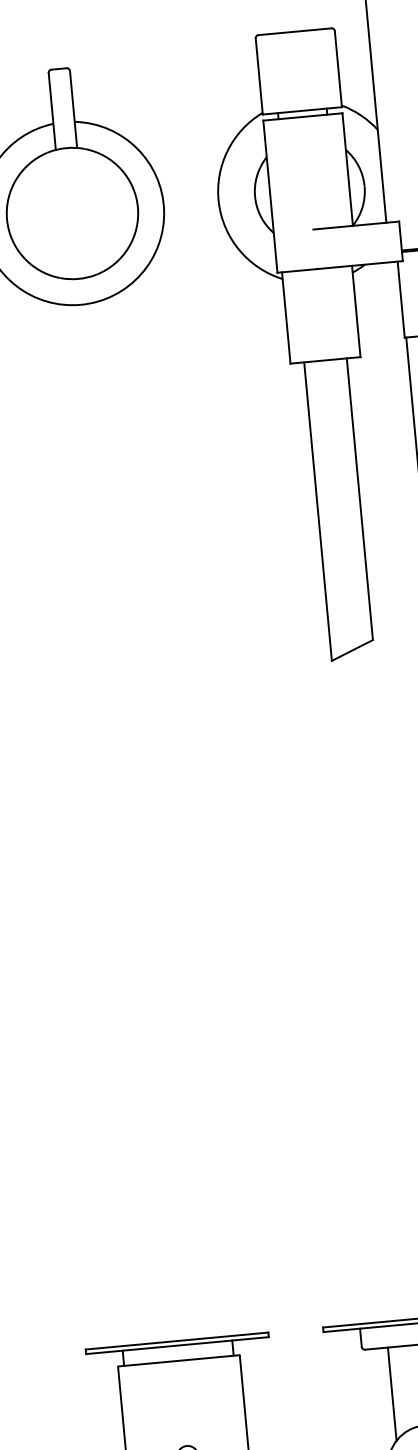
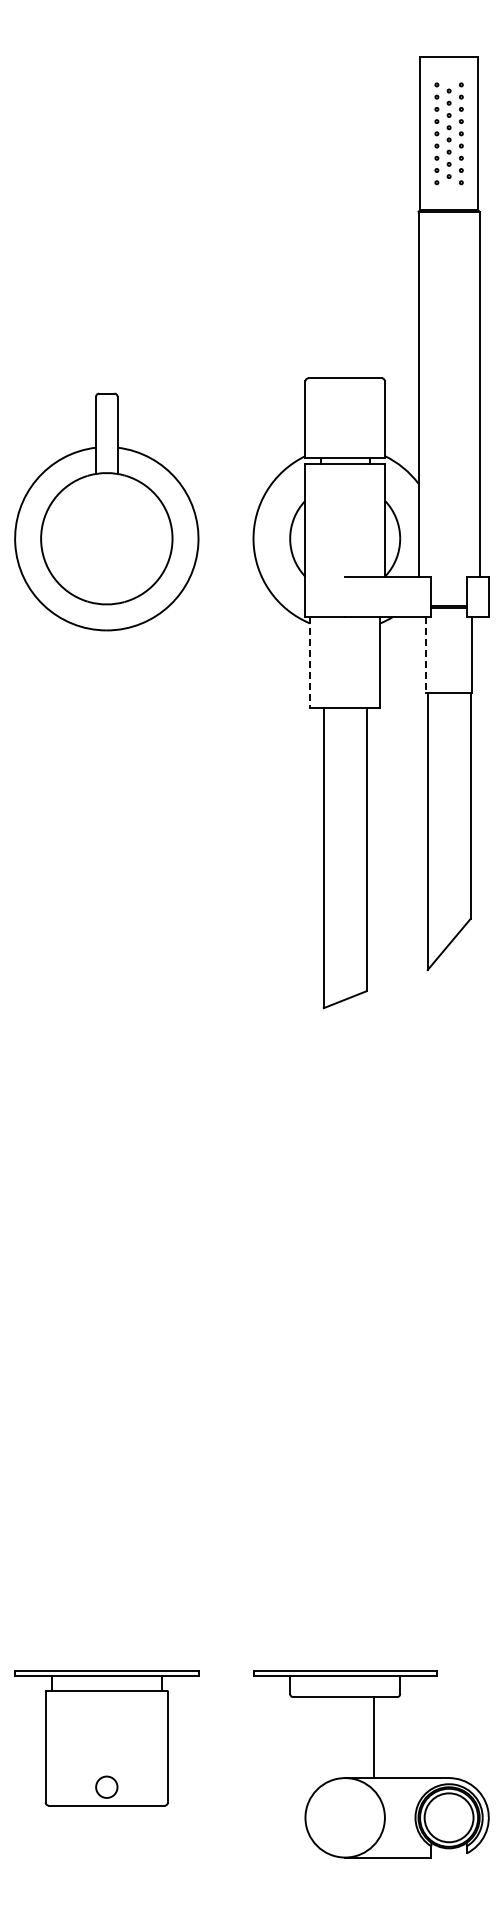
line: (401, 300) -> (426, 655), solid -> dashed
line: (286, 317) -> (310, 662), solid -> dashed
line: (392, 1393) -> (316, 1743), removed

